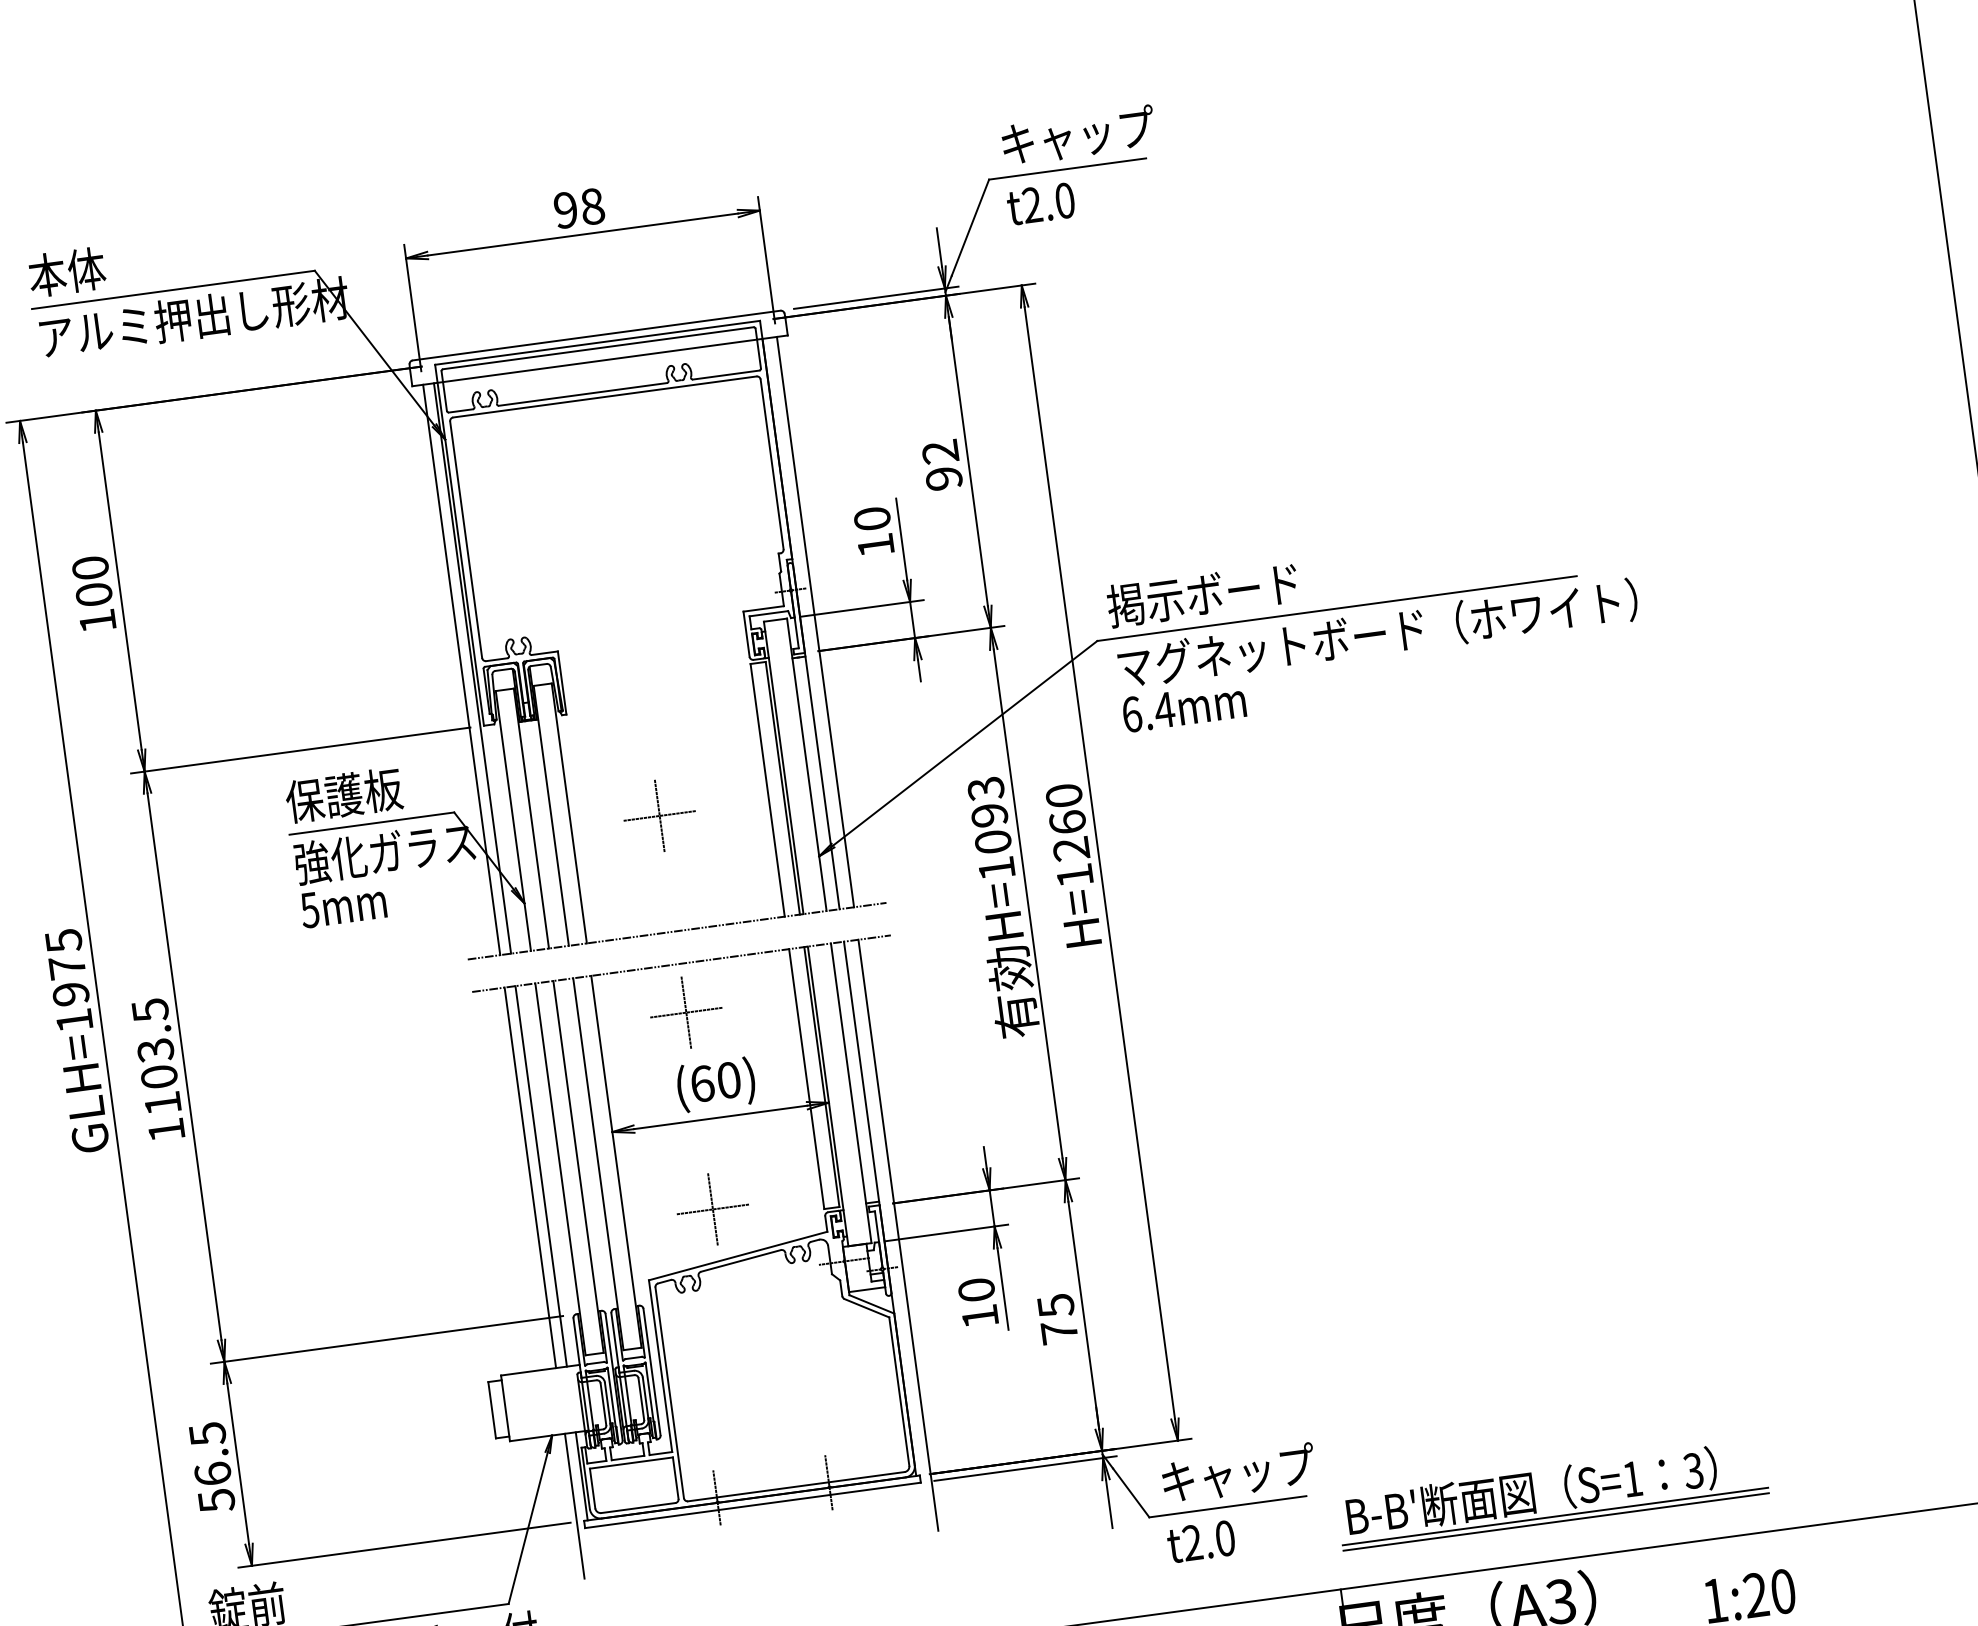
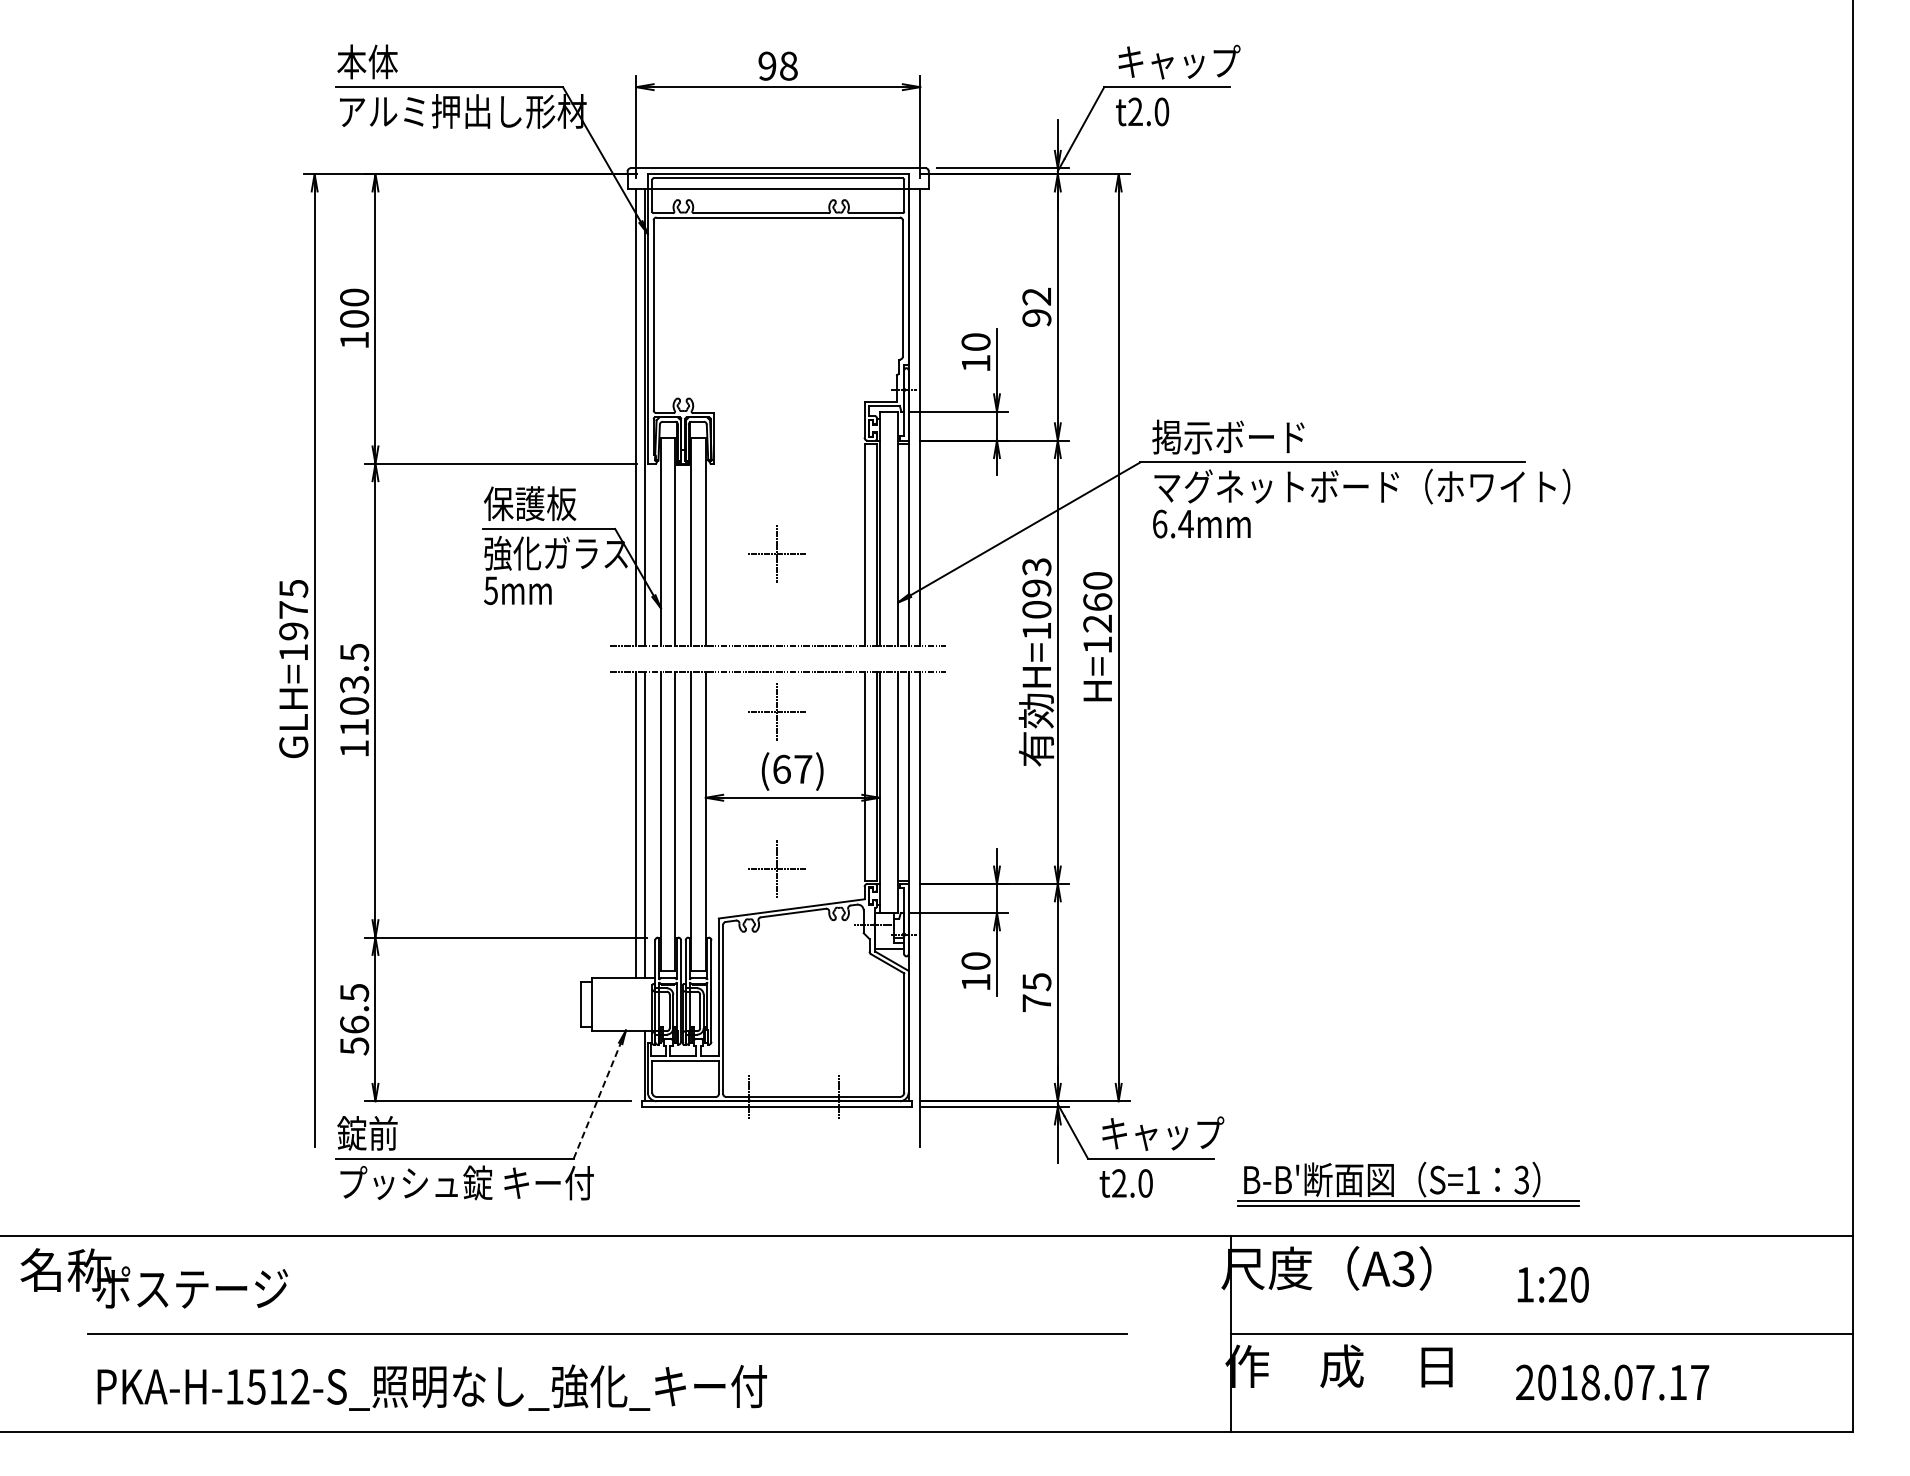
text: (729, 1079) -> (803, 768), (60) -> (67)
line: (575, 1505) -> (636, 1088), removed
line: (528, 1527) -> (597, 1100), solid -> dashed

